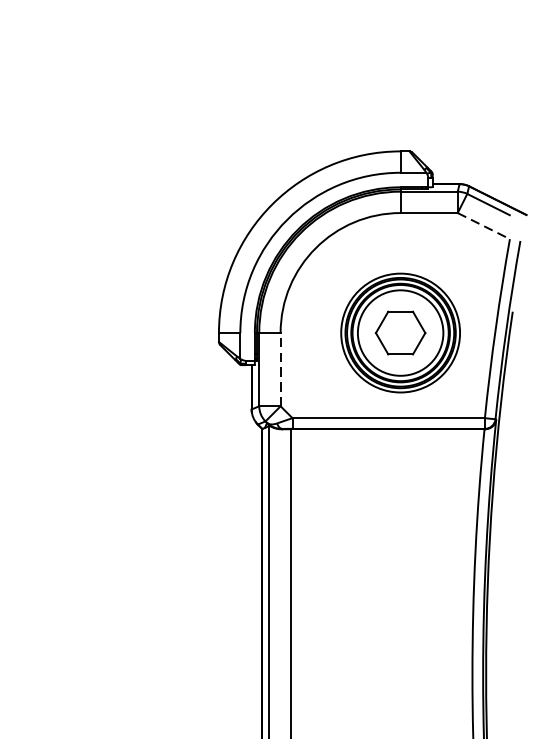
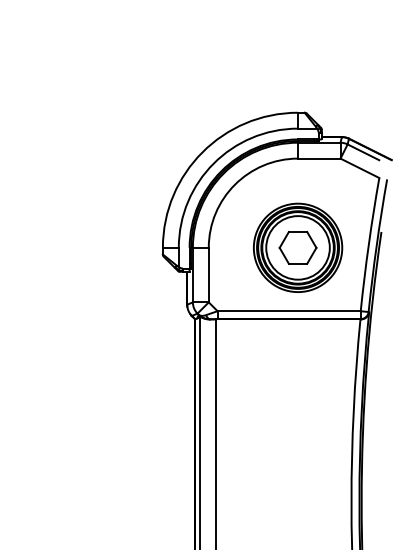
line: (483, 226) -> (359, 168), dashed -> solid
line: (280, 368) -> (208, 274), dashed -> solid

